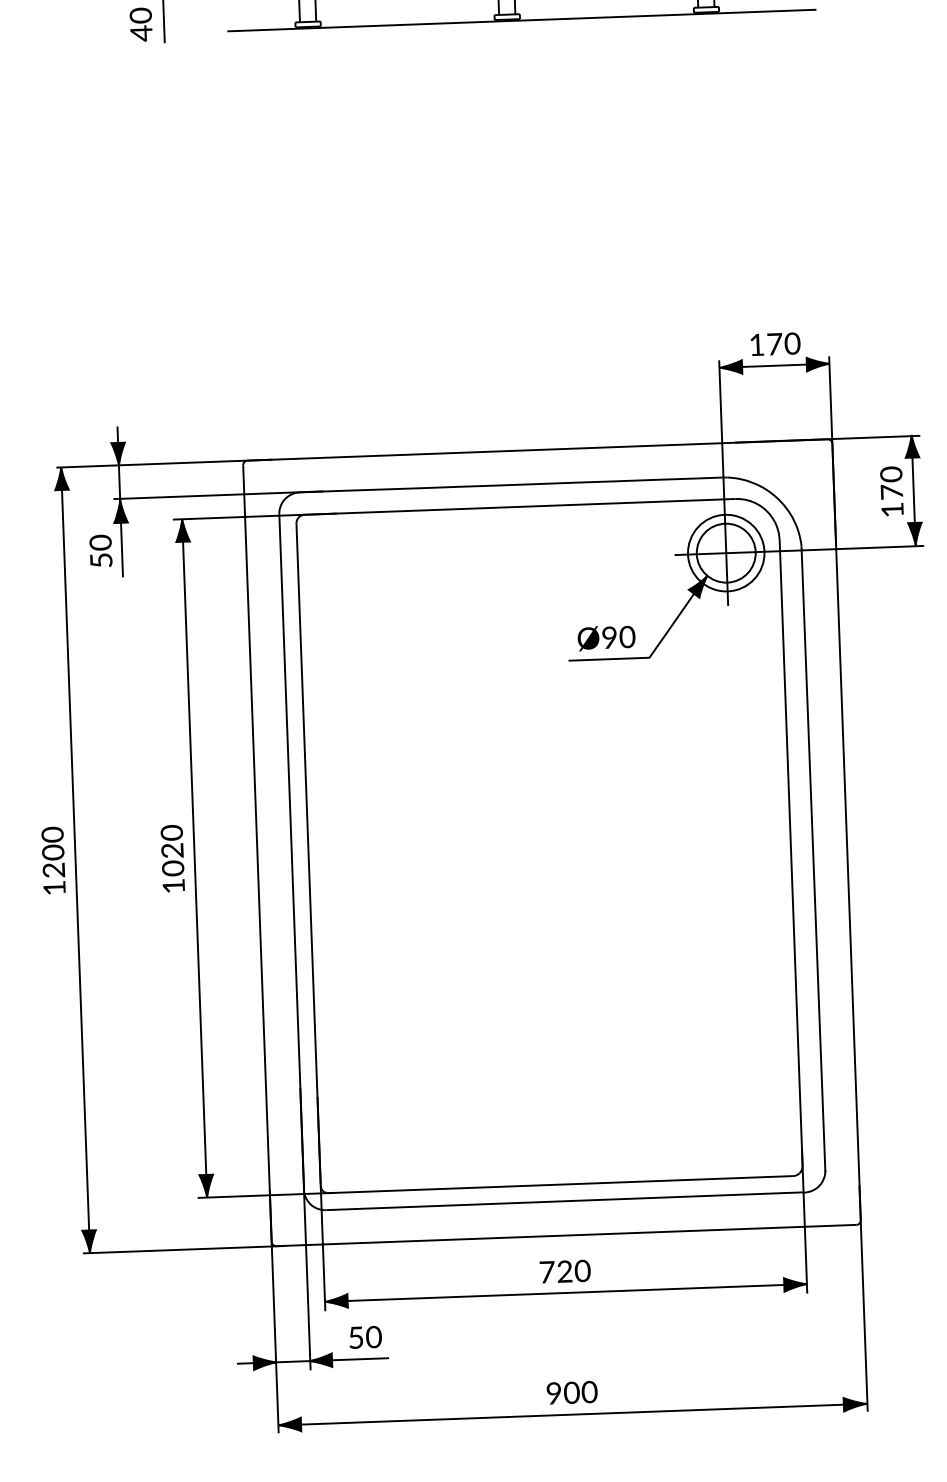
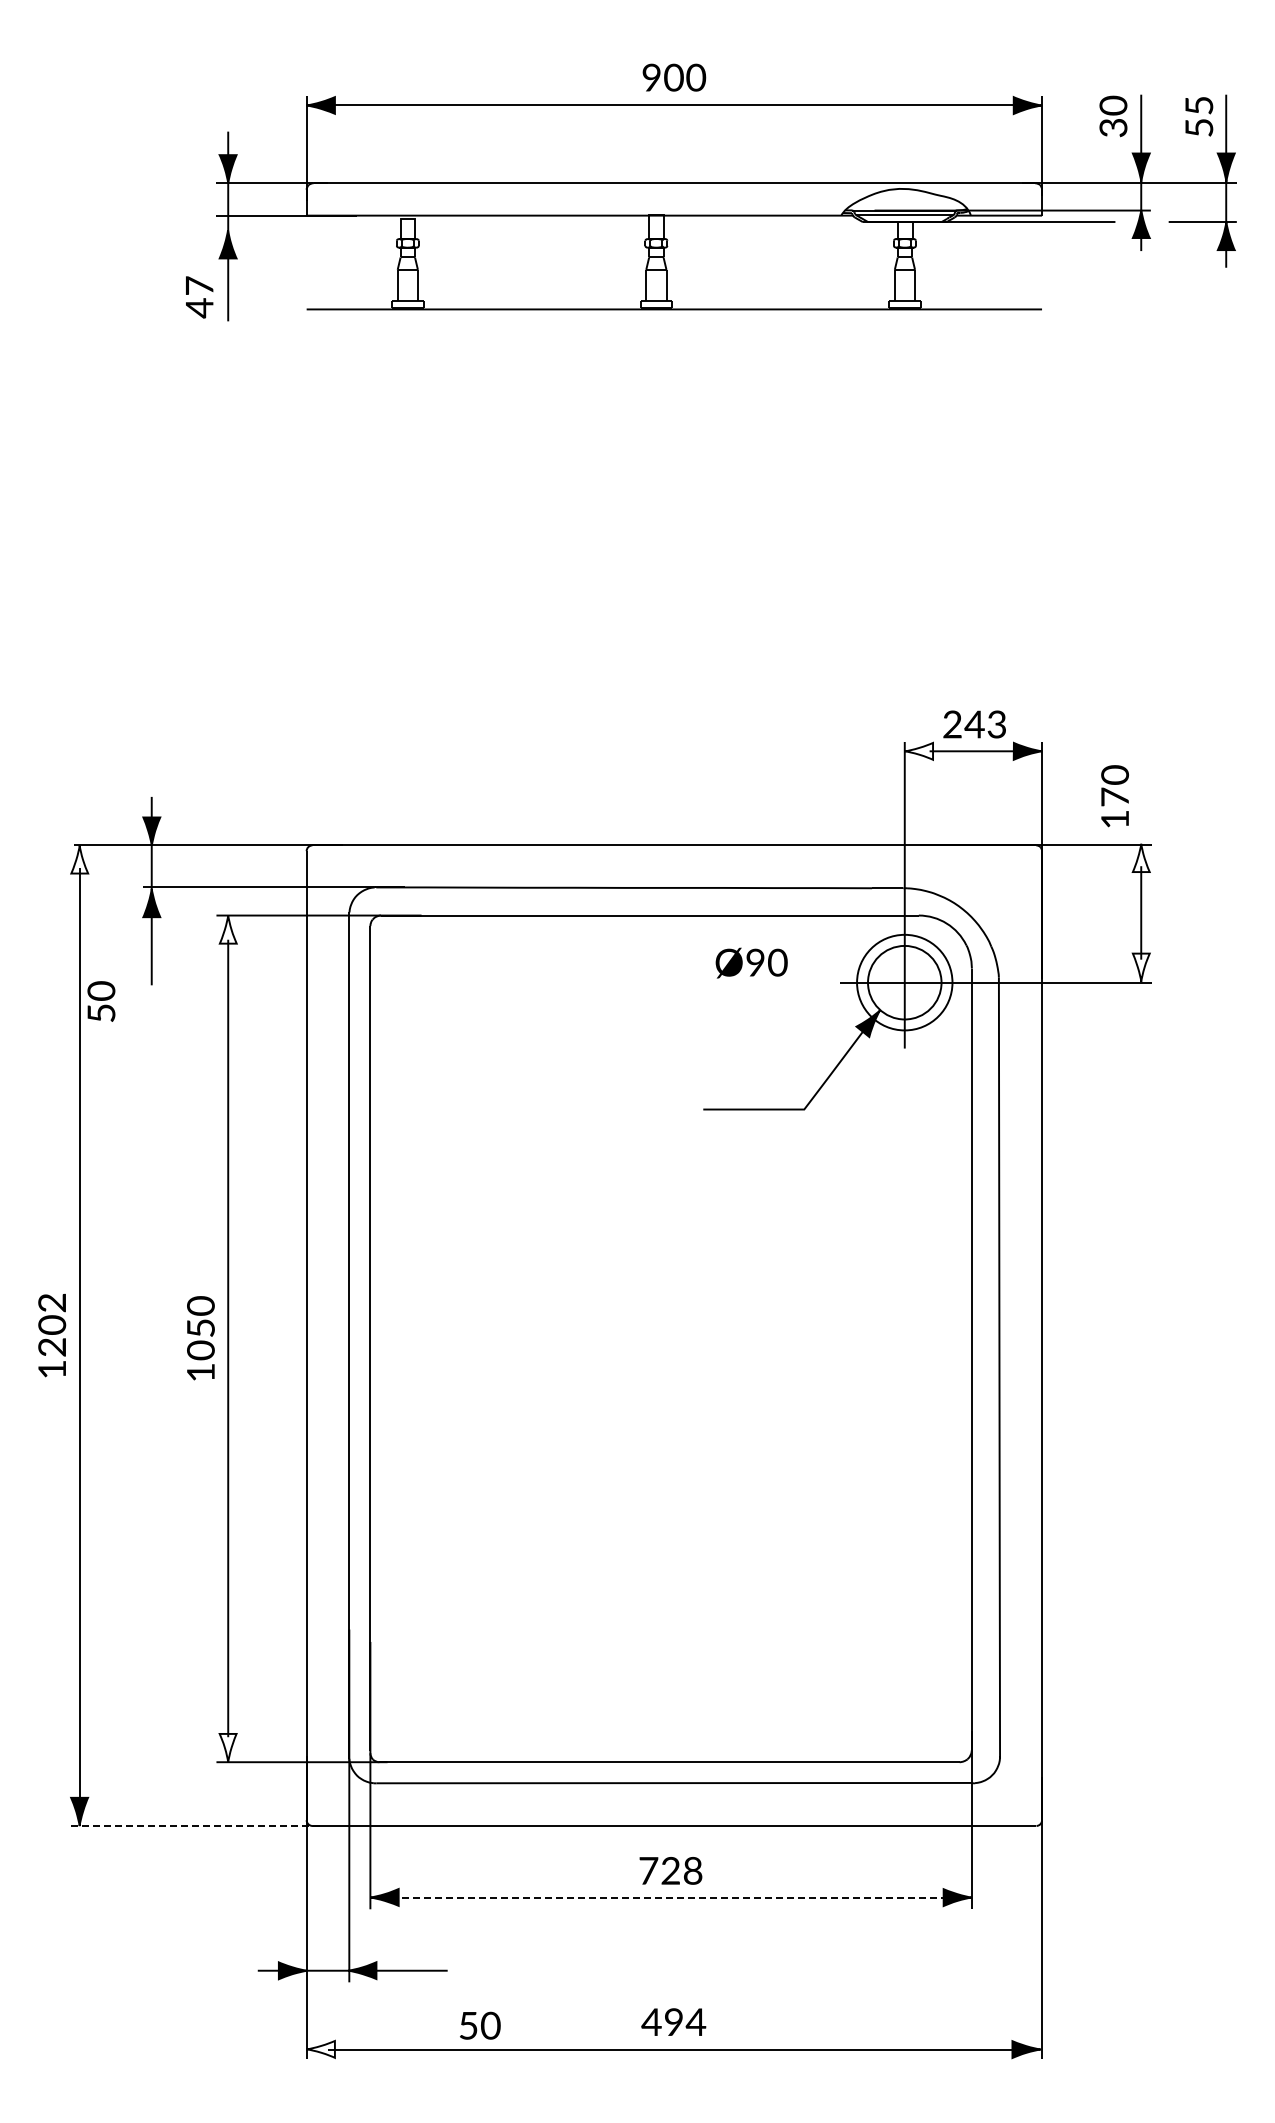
text: (140, 15) -> (199, 285), 40 -> 47
text: (774, 344) -> (974, 724), 170 -> 243
fill: (730, 366) -> (918, 750), removed
fill: (911, 445) -> (1140, 857), removed
fill: (61, 478) -> (79, 859), removed
text: (891, 491) -> (1114, 796), moved
fill: (182, 530) -> (227, 929), removed
fill: (914, 534) -> (1140, 967), removed
text: (101, 551) -> (101, 1001), moved
text: (606, 637) -> (751, 962), moved
text: (52, 834) -> (52, 1302), 1200 -> 1202
text: (172, 850) -> (200, 1328), 1020 -> 1050
fill: (206, 1185) -> (227, 1747), removed
line: (184, 1249) -> (197, 1826), solid -> dashed
text: (582, 1271) -> (692, 1871), 720 -> 728
line: (564, 1293) -> (669, 1897), solid -> dashed
text: (365, 1337) -> (480, 2025), moved
text: (571, 1393) -> (673, 2022), 900 -> 494
fill: (289, 1425) -> (320, 2049), removed

